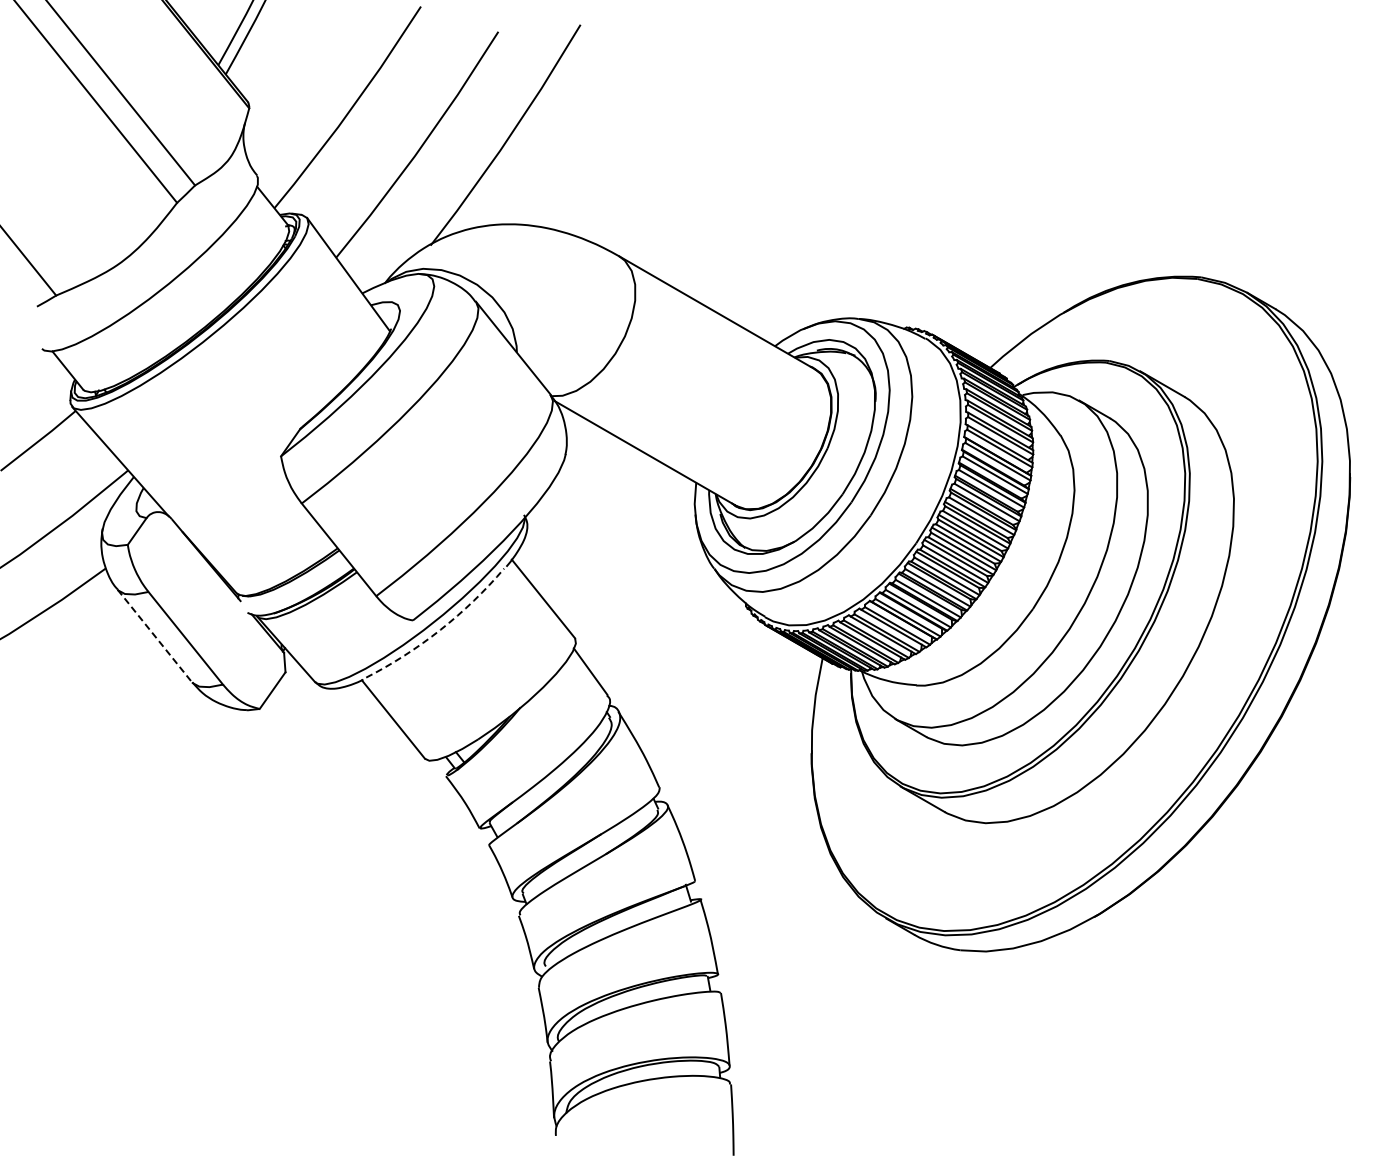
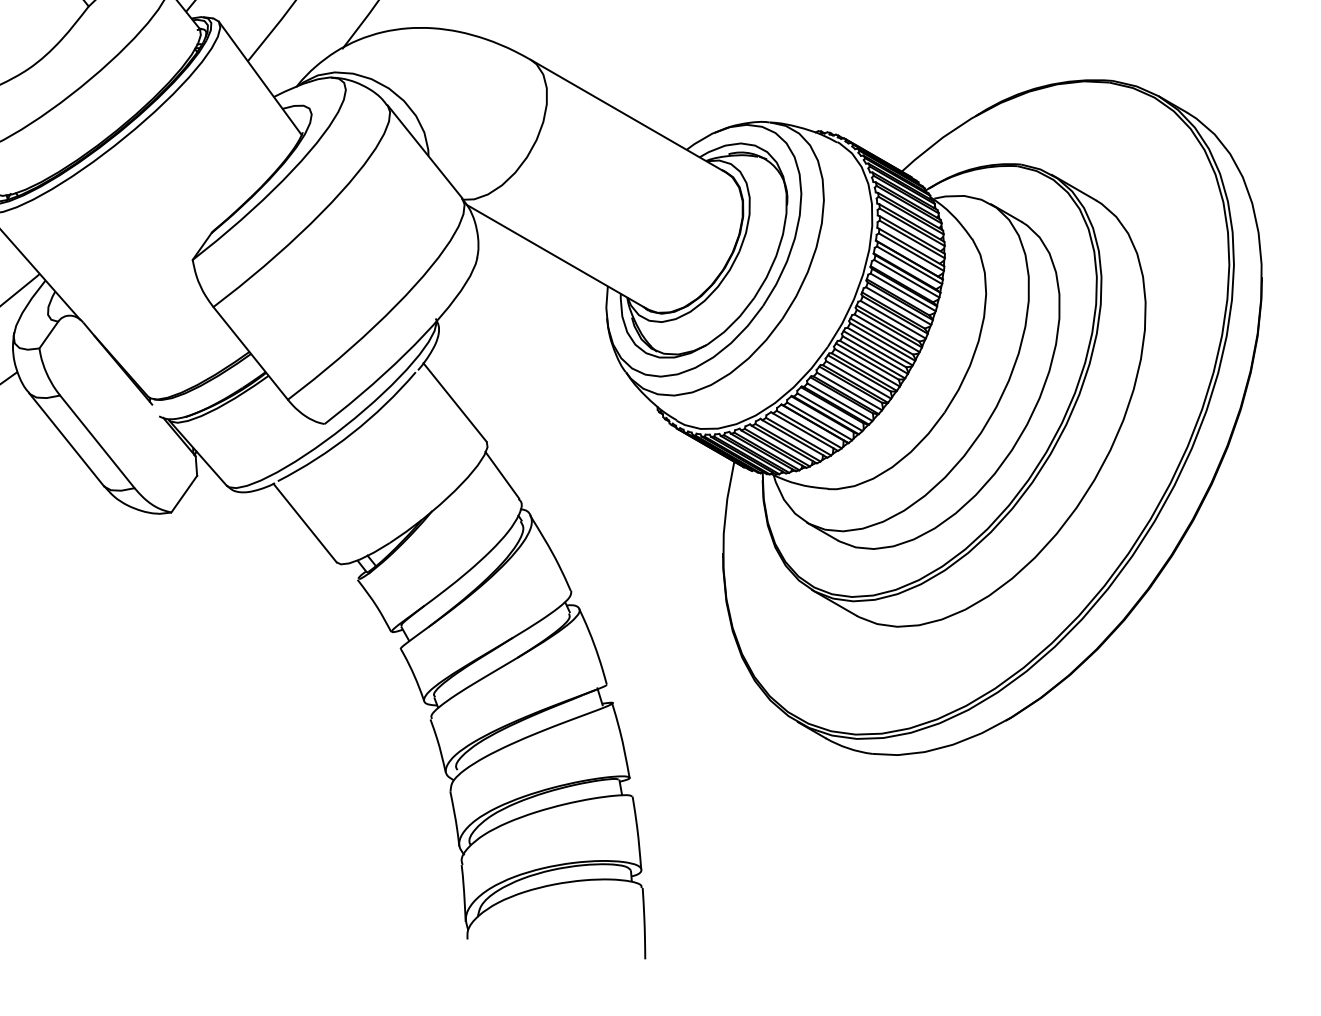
arc: (440, 629) -> (352, 433), dashed -> solid
line: (155, 636) -> (67, 440), dashed -> solid

